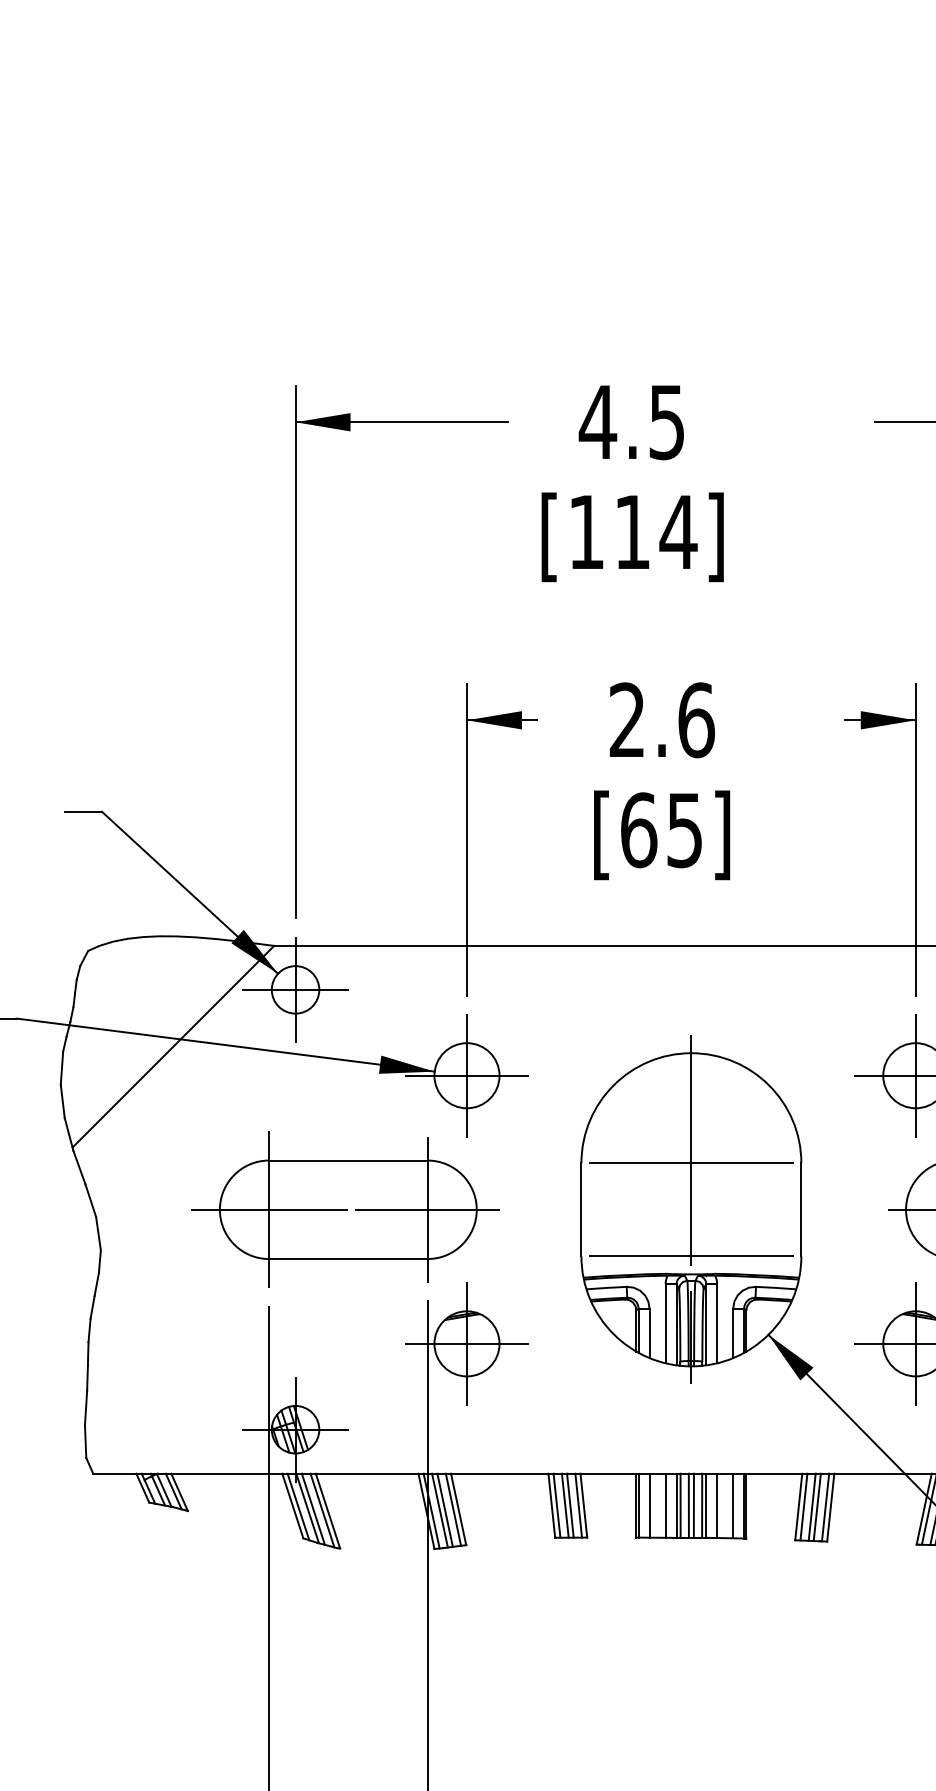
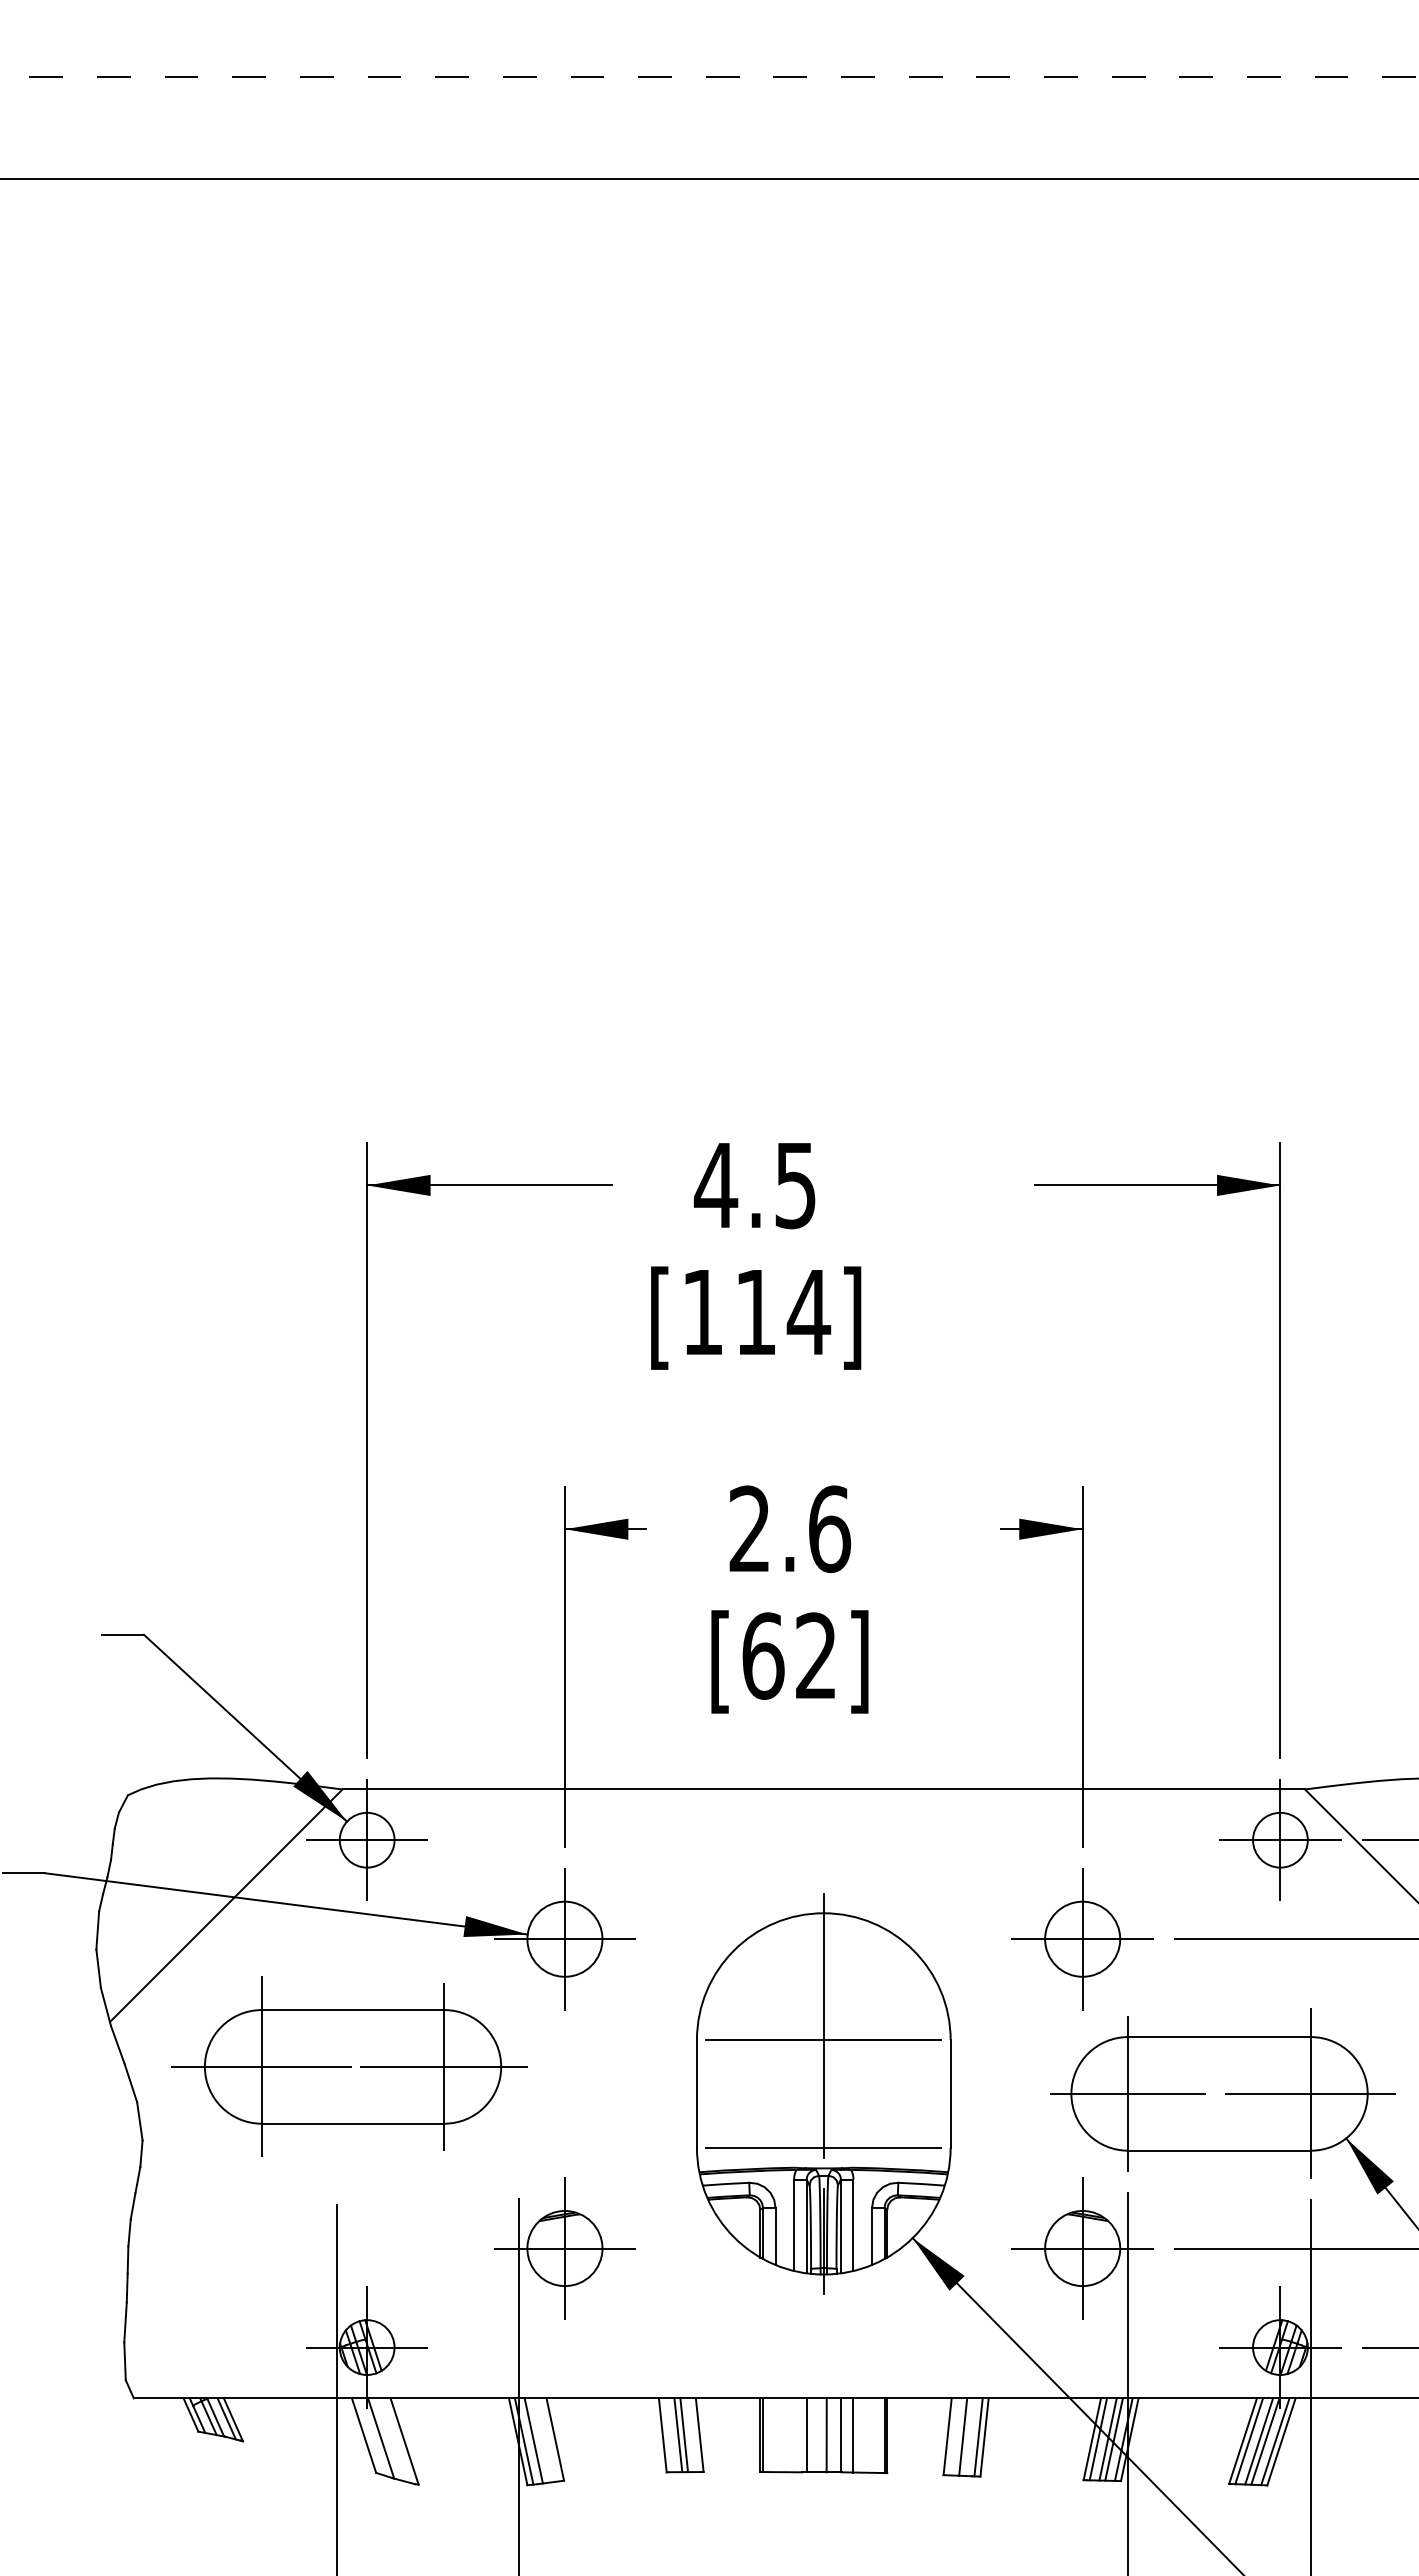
text: (684, 829) -> (815, 1655), [65] -> [62]
part: (345, 1209) -> (349, 2066), moved
line: (556, 1505) -> (668, 2435), removed
line: (578, 1505) -> (693, 2435), removed
line: (649, 1505) -> (775, 2435), removed
line: (665, 1505) -> (794, 2435), removed
line: (680, 1505) -> (811, 2435), removed
line: (688, 1505) -> (820, 2435), removed
line: (702, 1505) -> (836, 2435), removed
line: (733, 1505) -> (872, 2435), removed
line: (298, 1506) -> (370, 2436), removed
line: (803, 1506) -> (953, 2436), removed
line: (816, 1507) -> (968, 2437), removed
line: (313, 1509) -> (387, 2439), removed
line: (453, 1509) -> (549, 2439), removed
line: (322, 1510) -> (398, 2440), removed
line: (444, 1510) -> (539, 2440), removed

